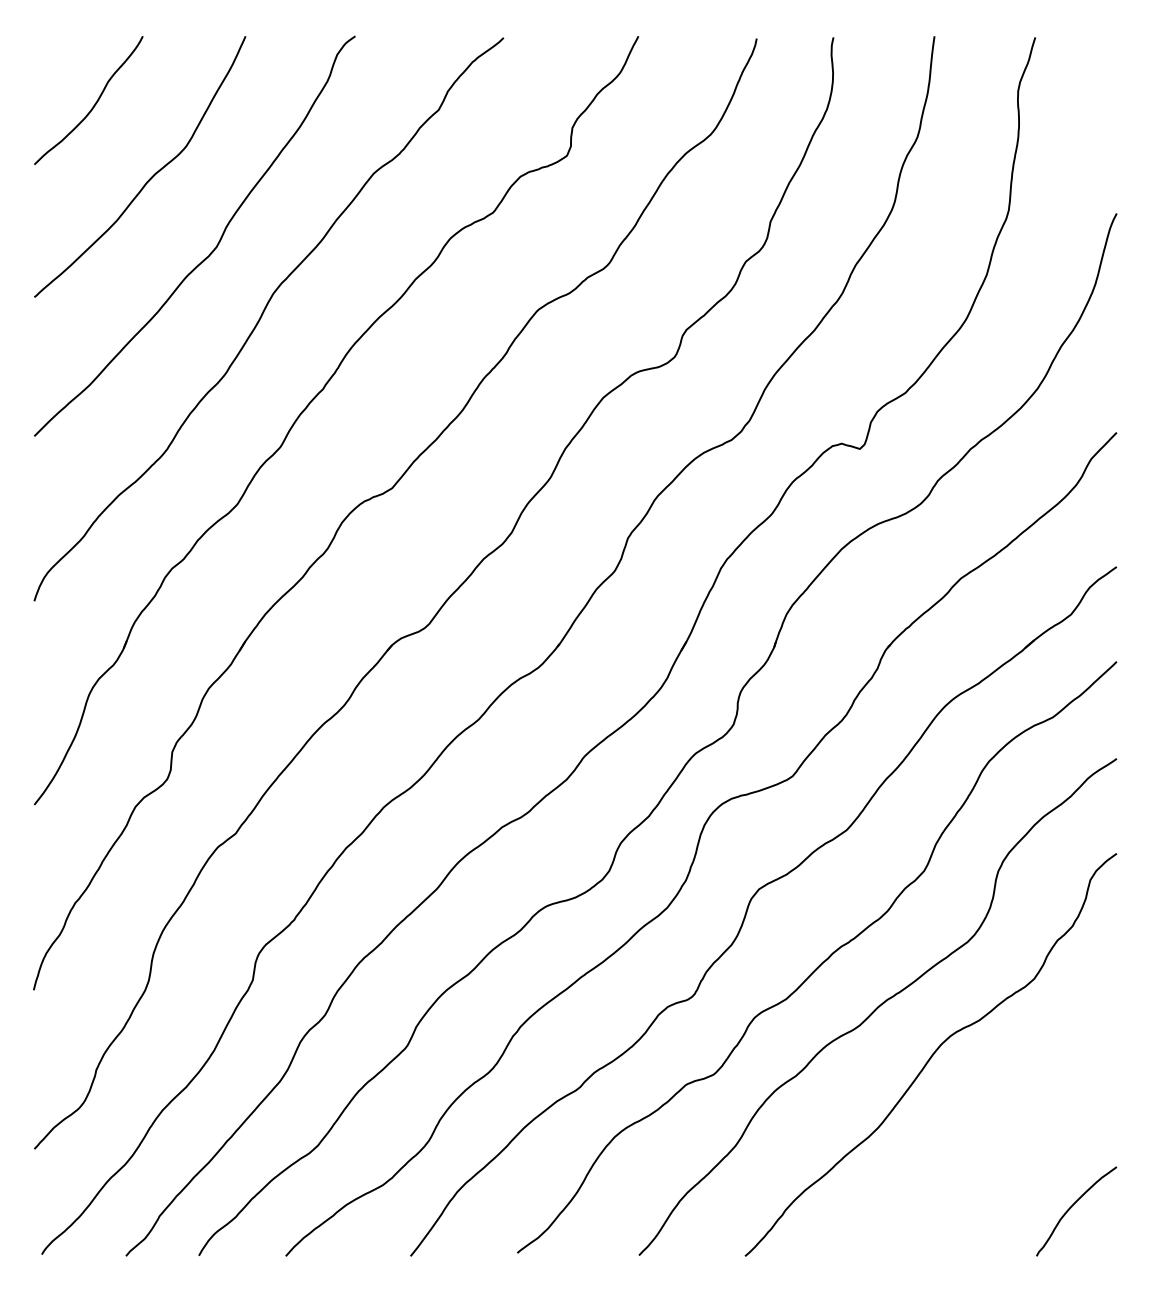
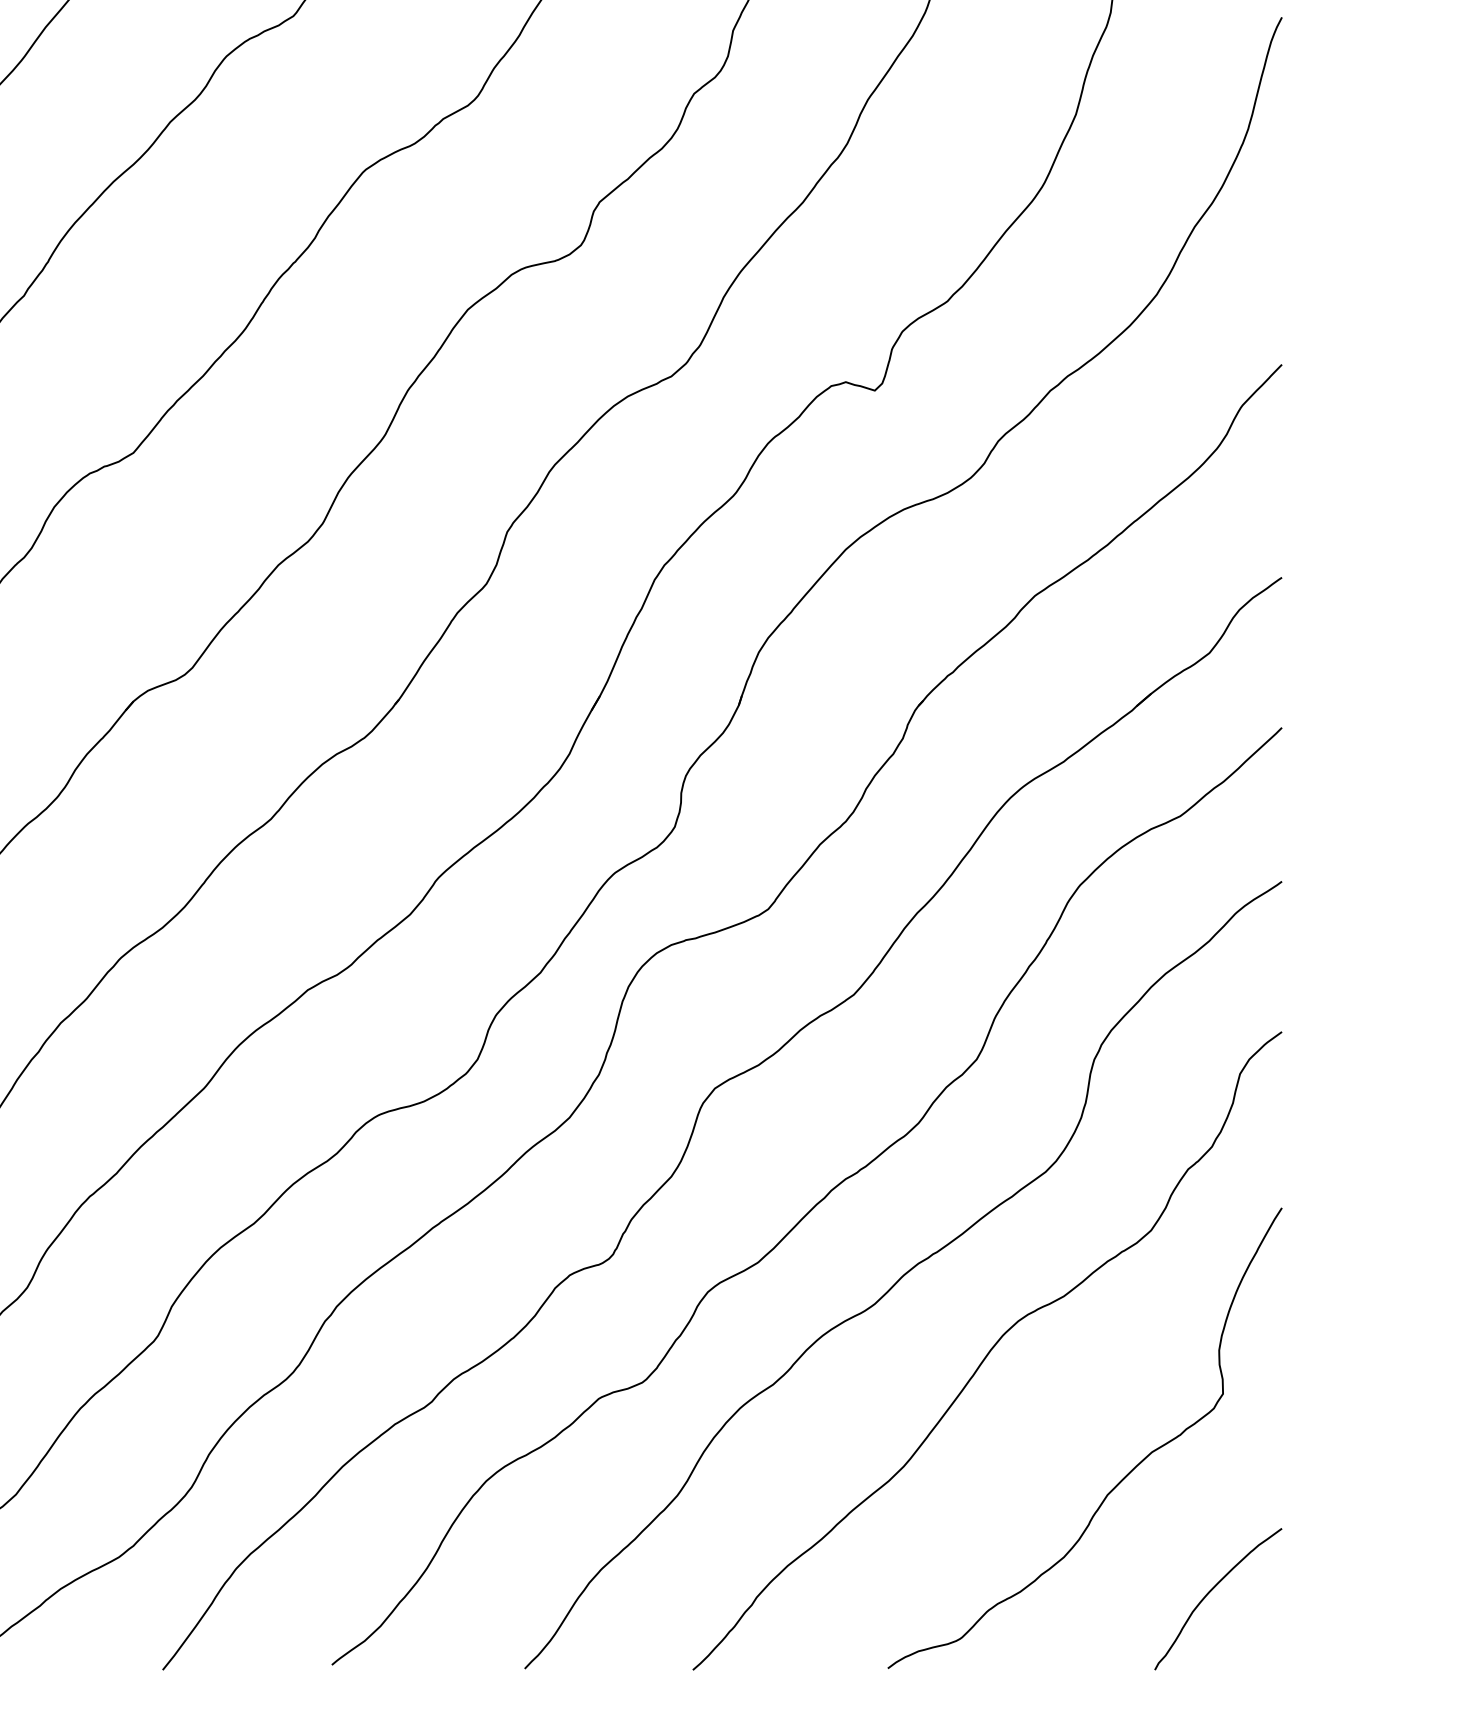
curve: (1017, 1133) -> (1124, 1475), added

